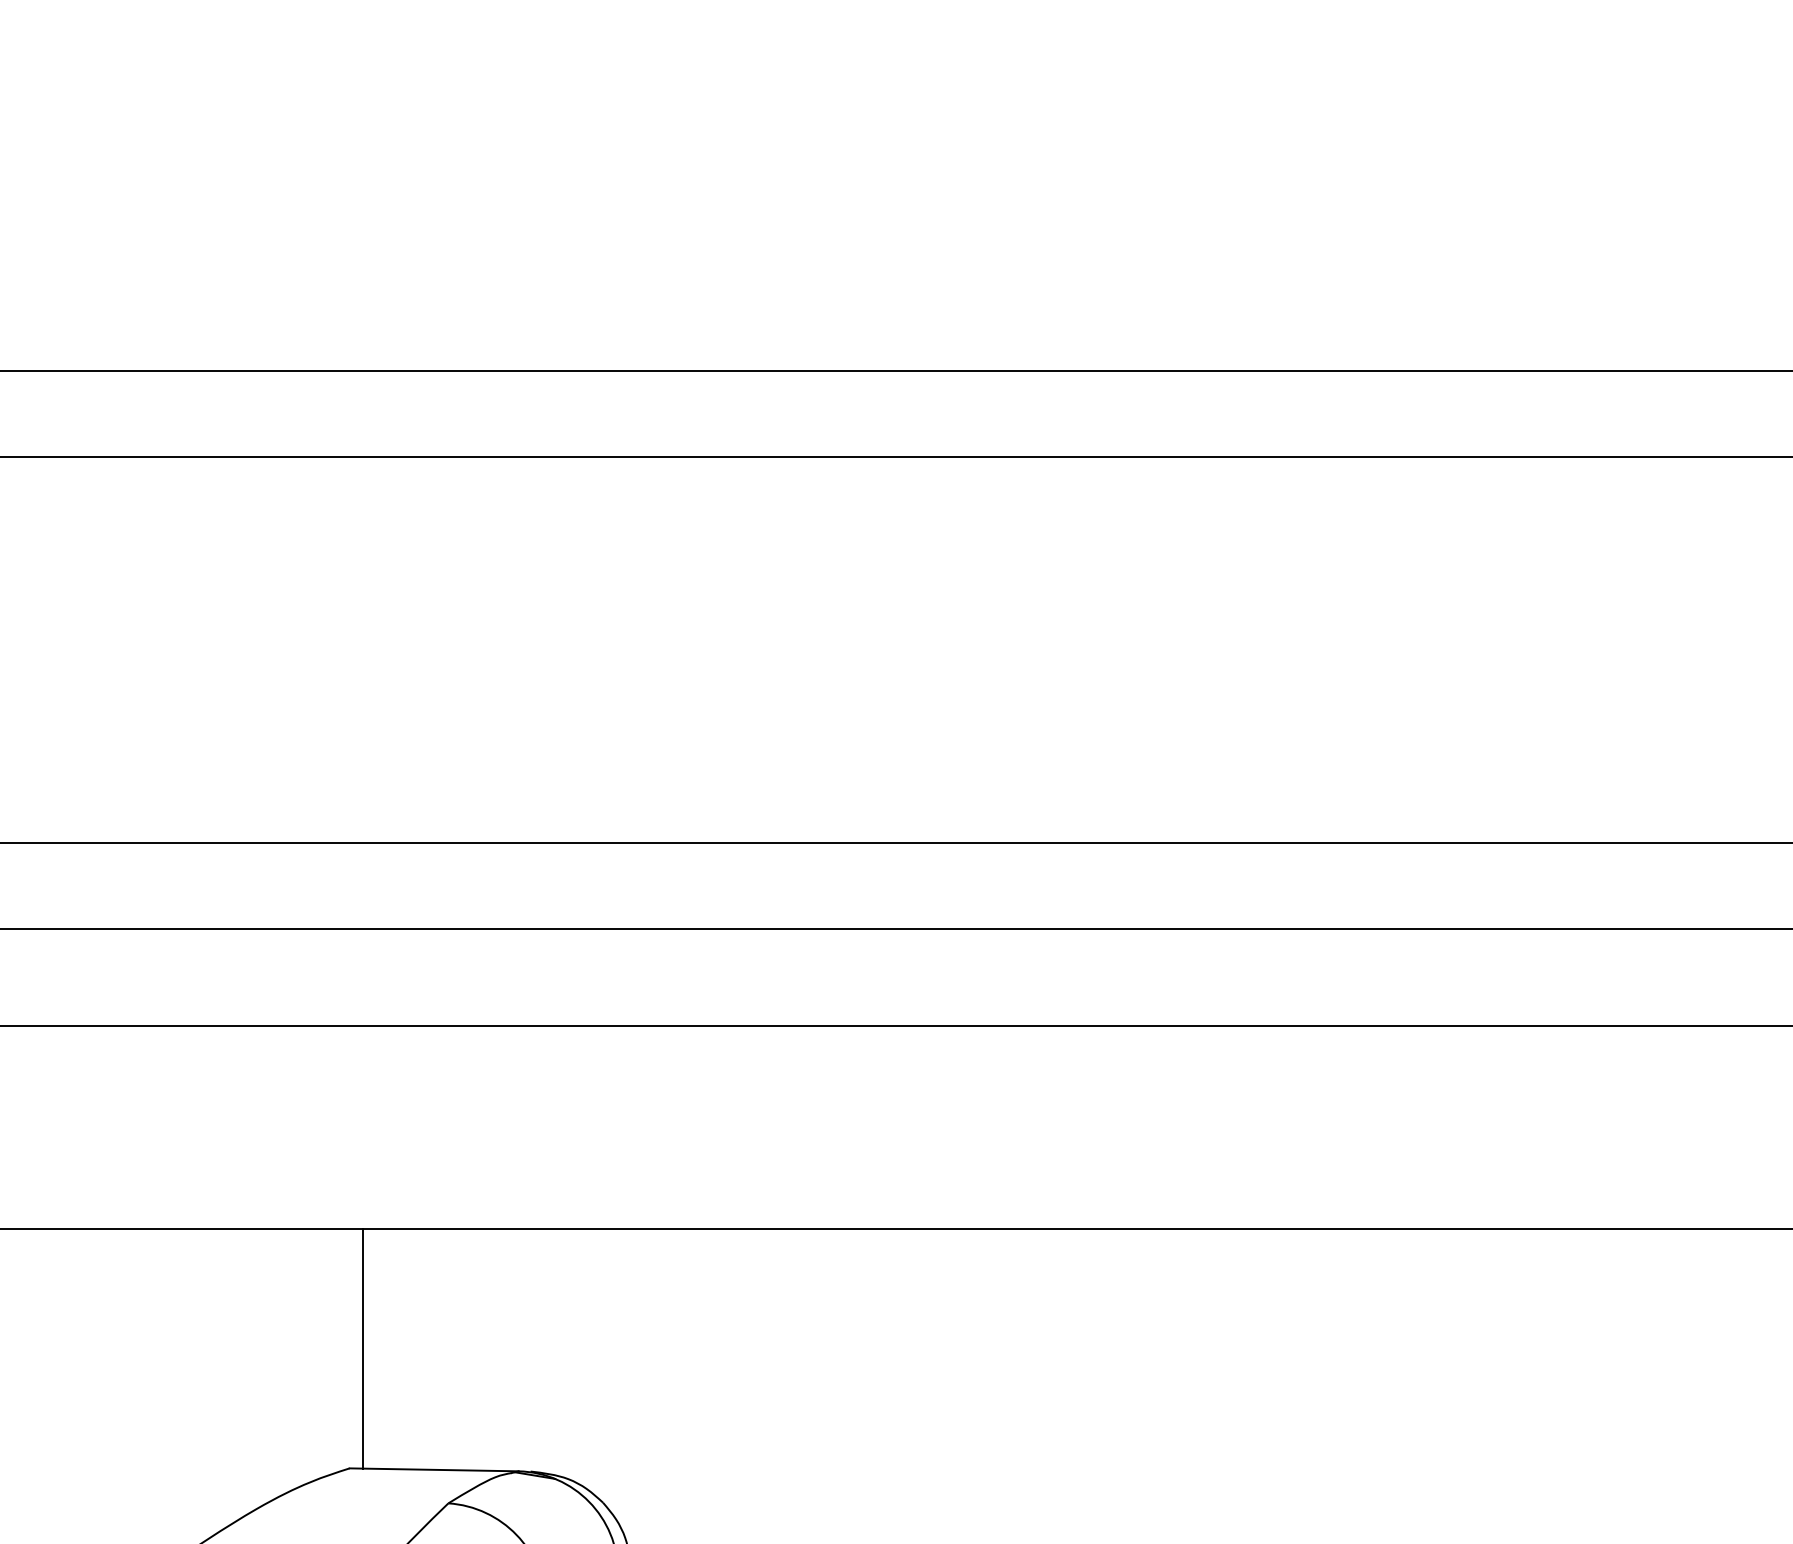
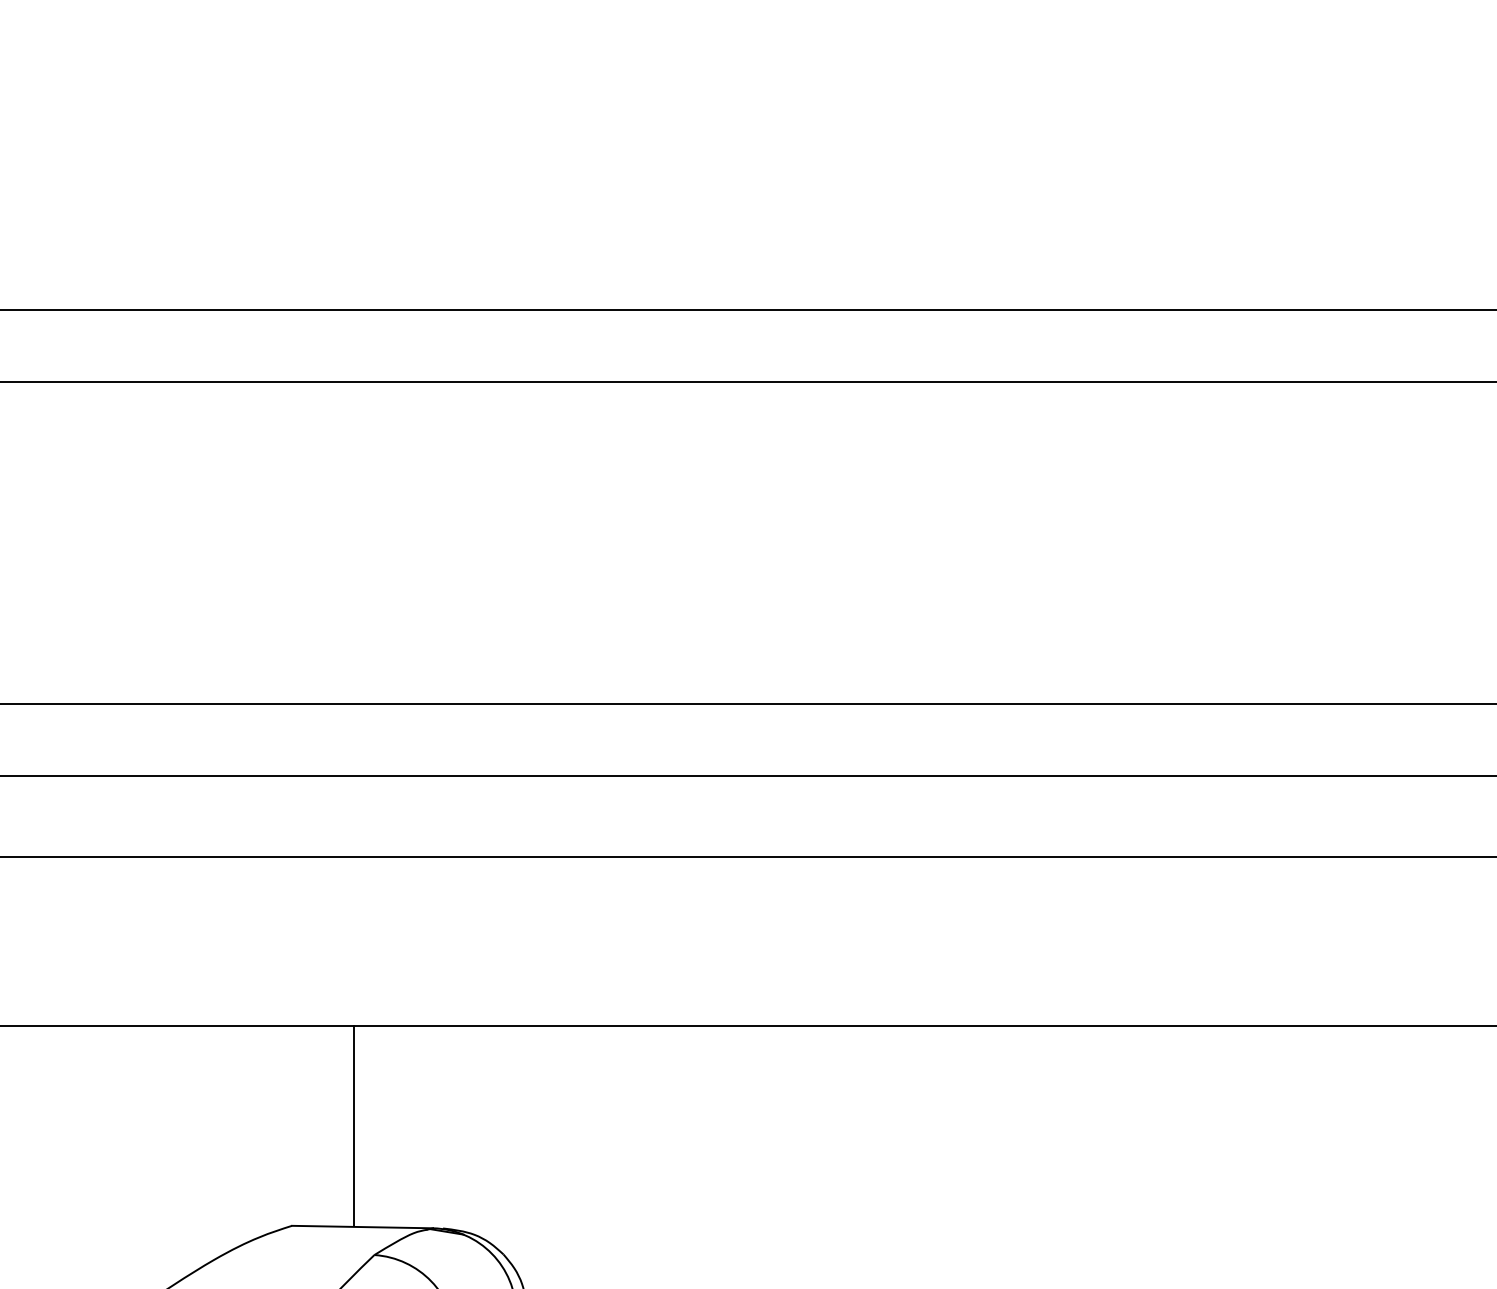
line: (363, 1348) -> (354, 1125), moved

